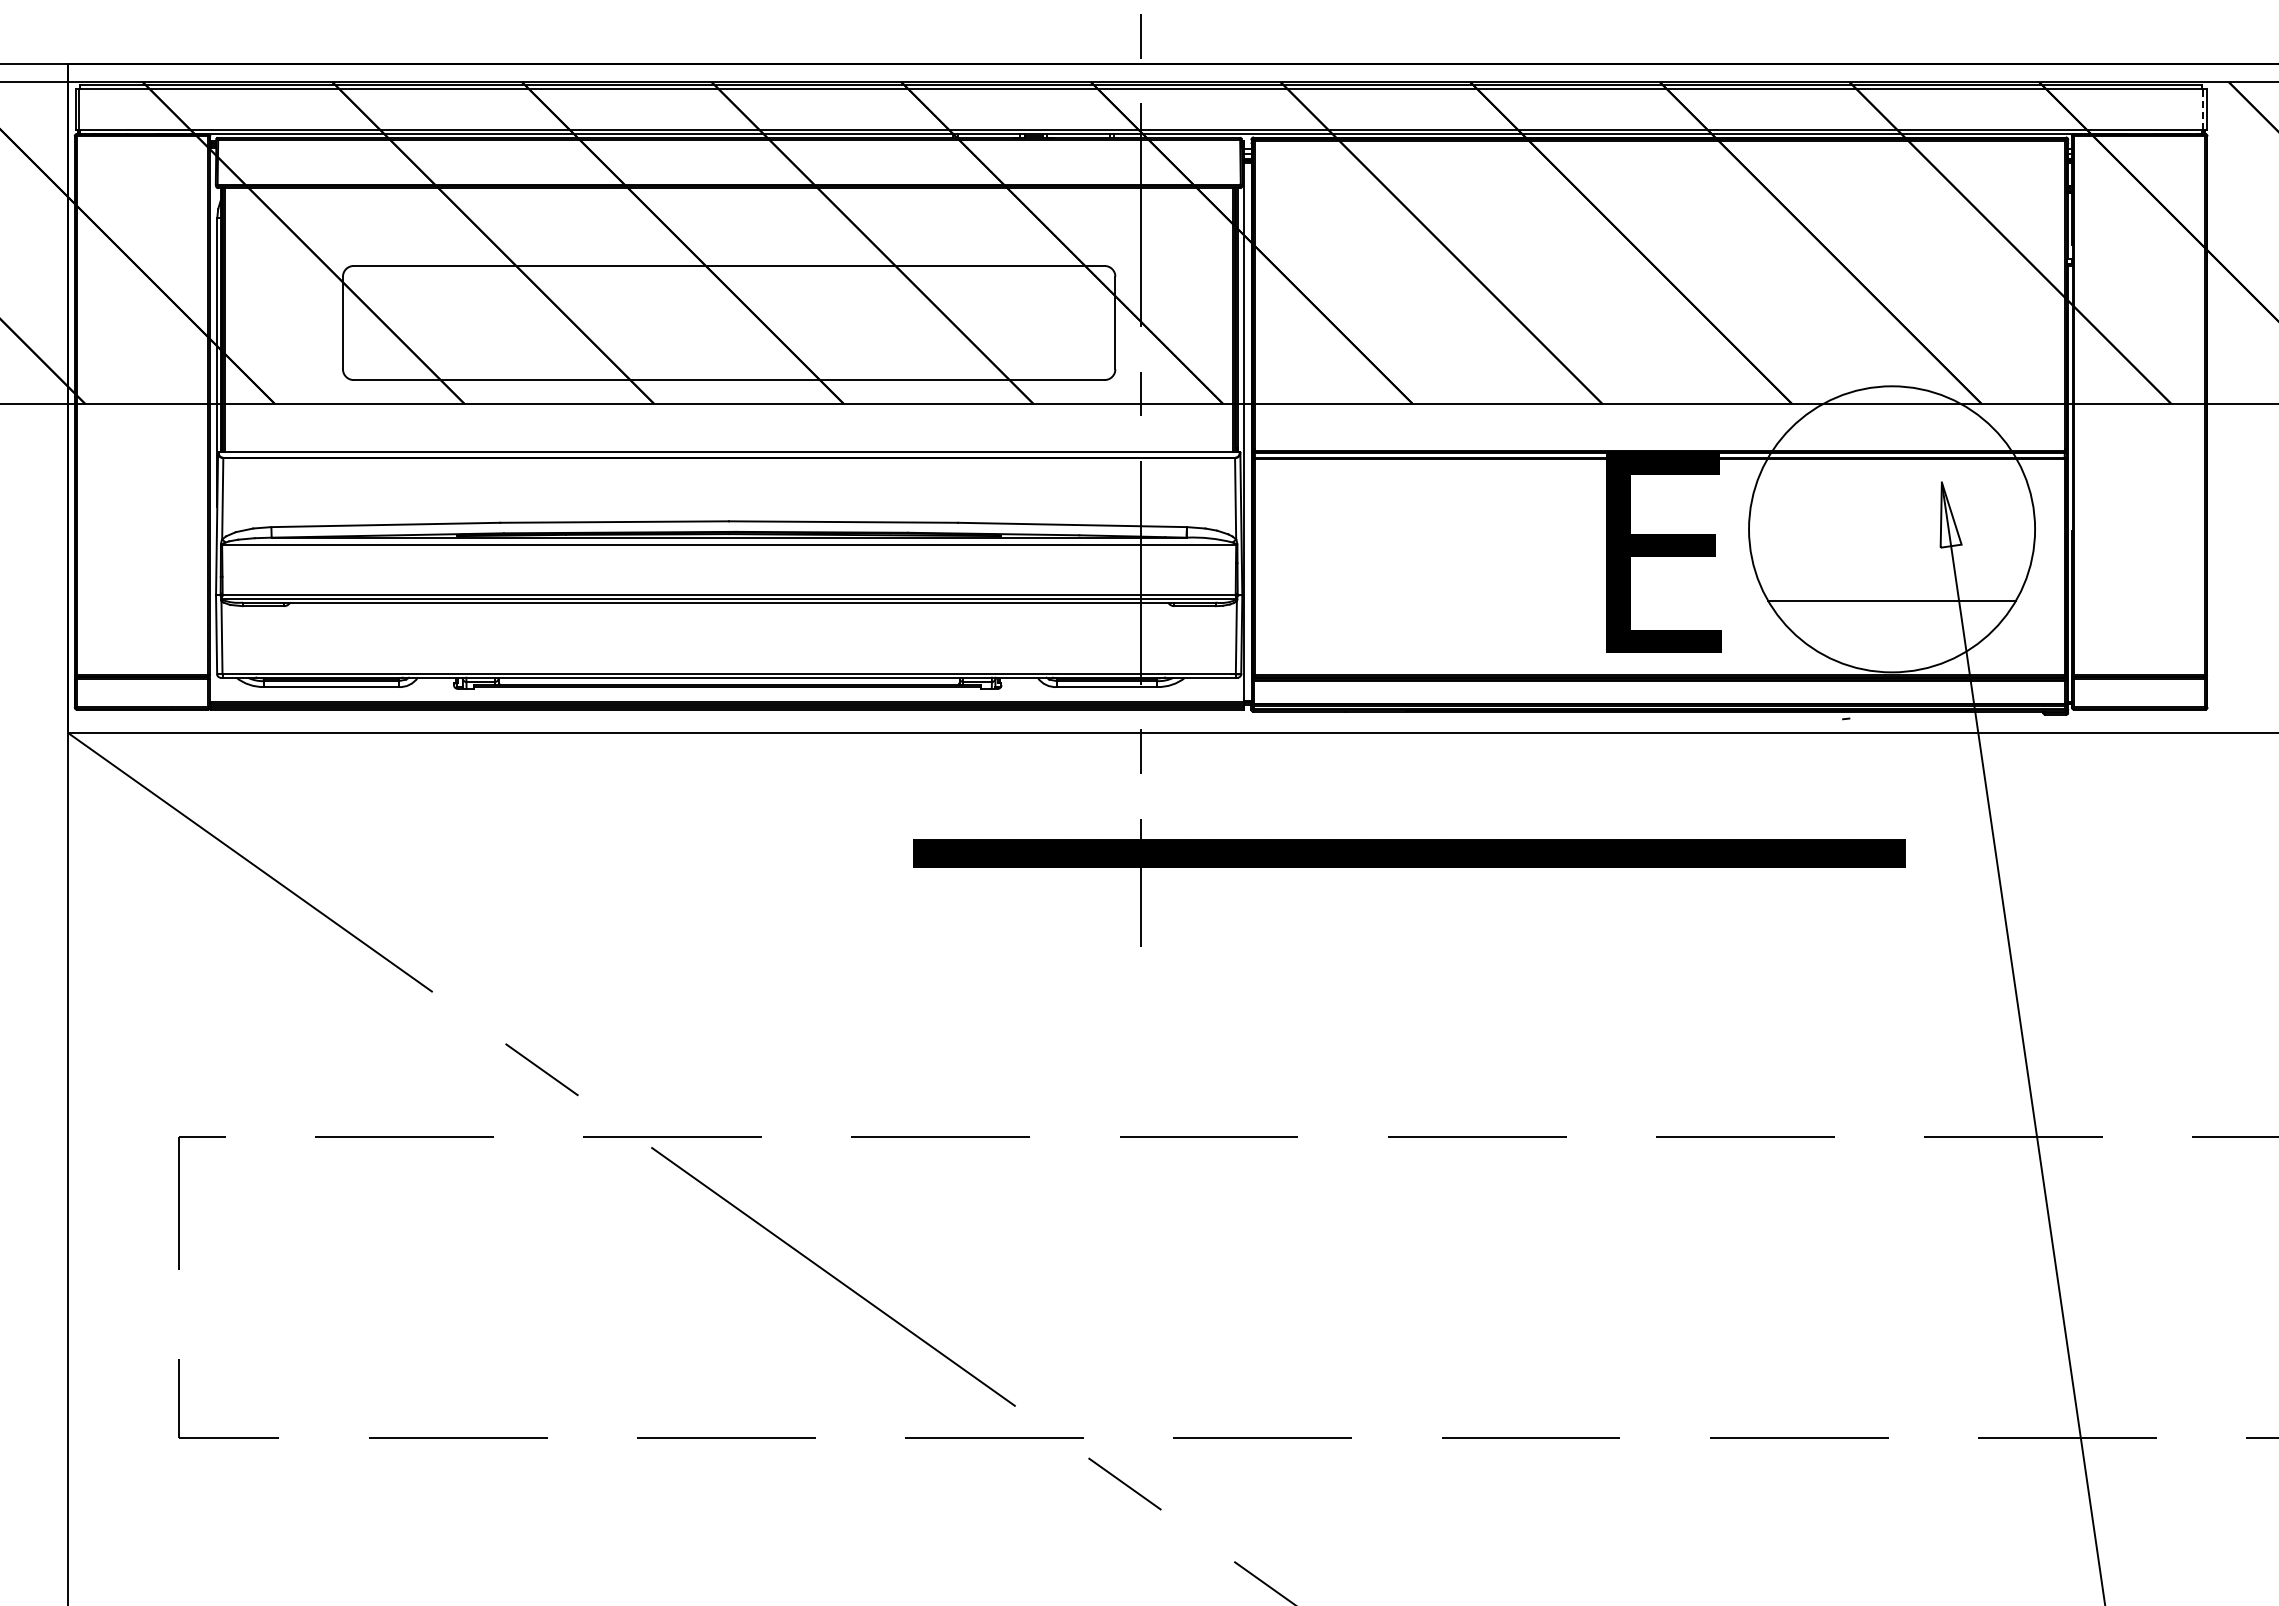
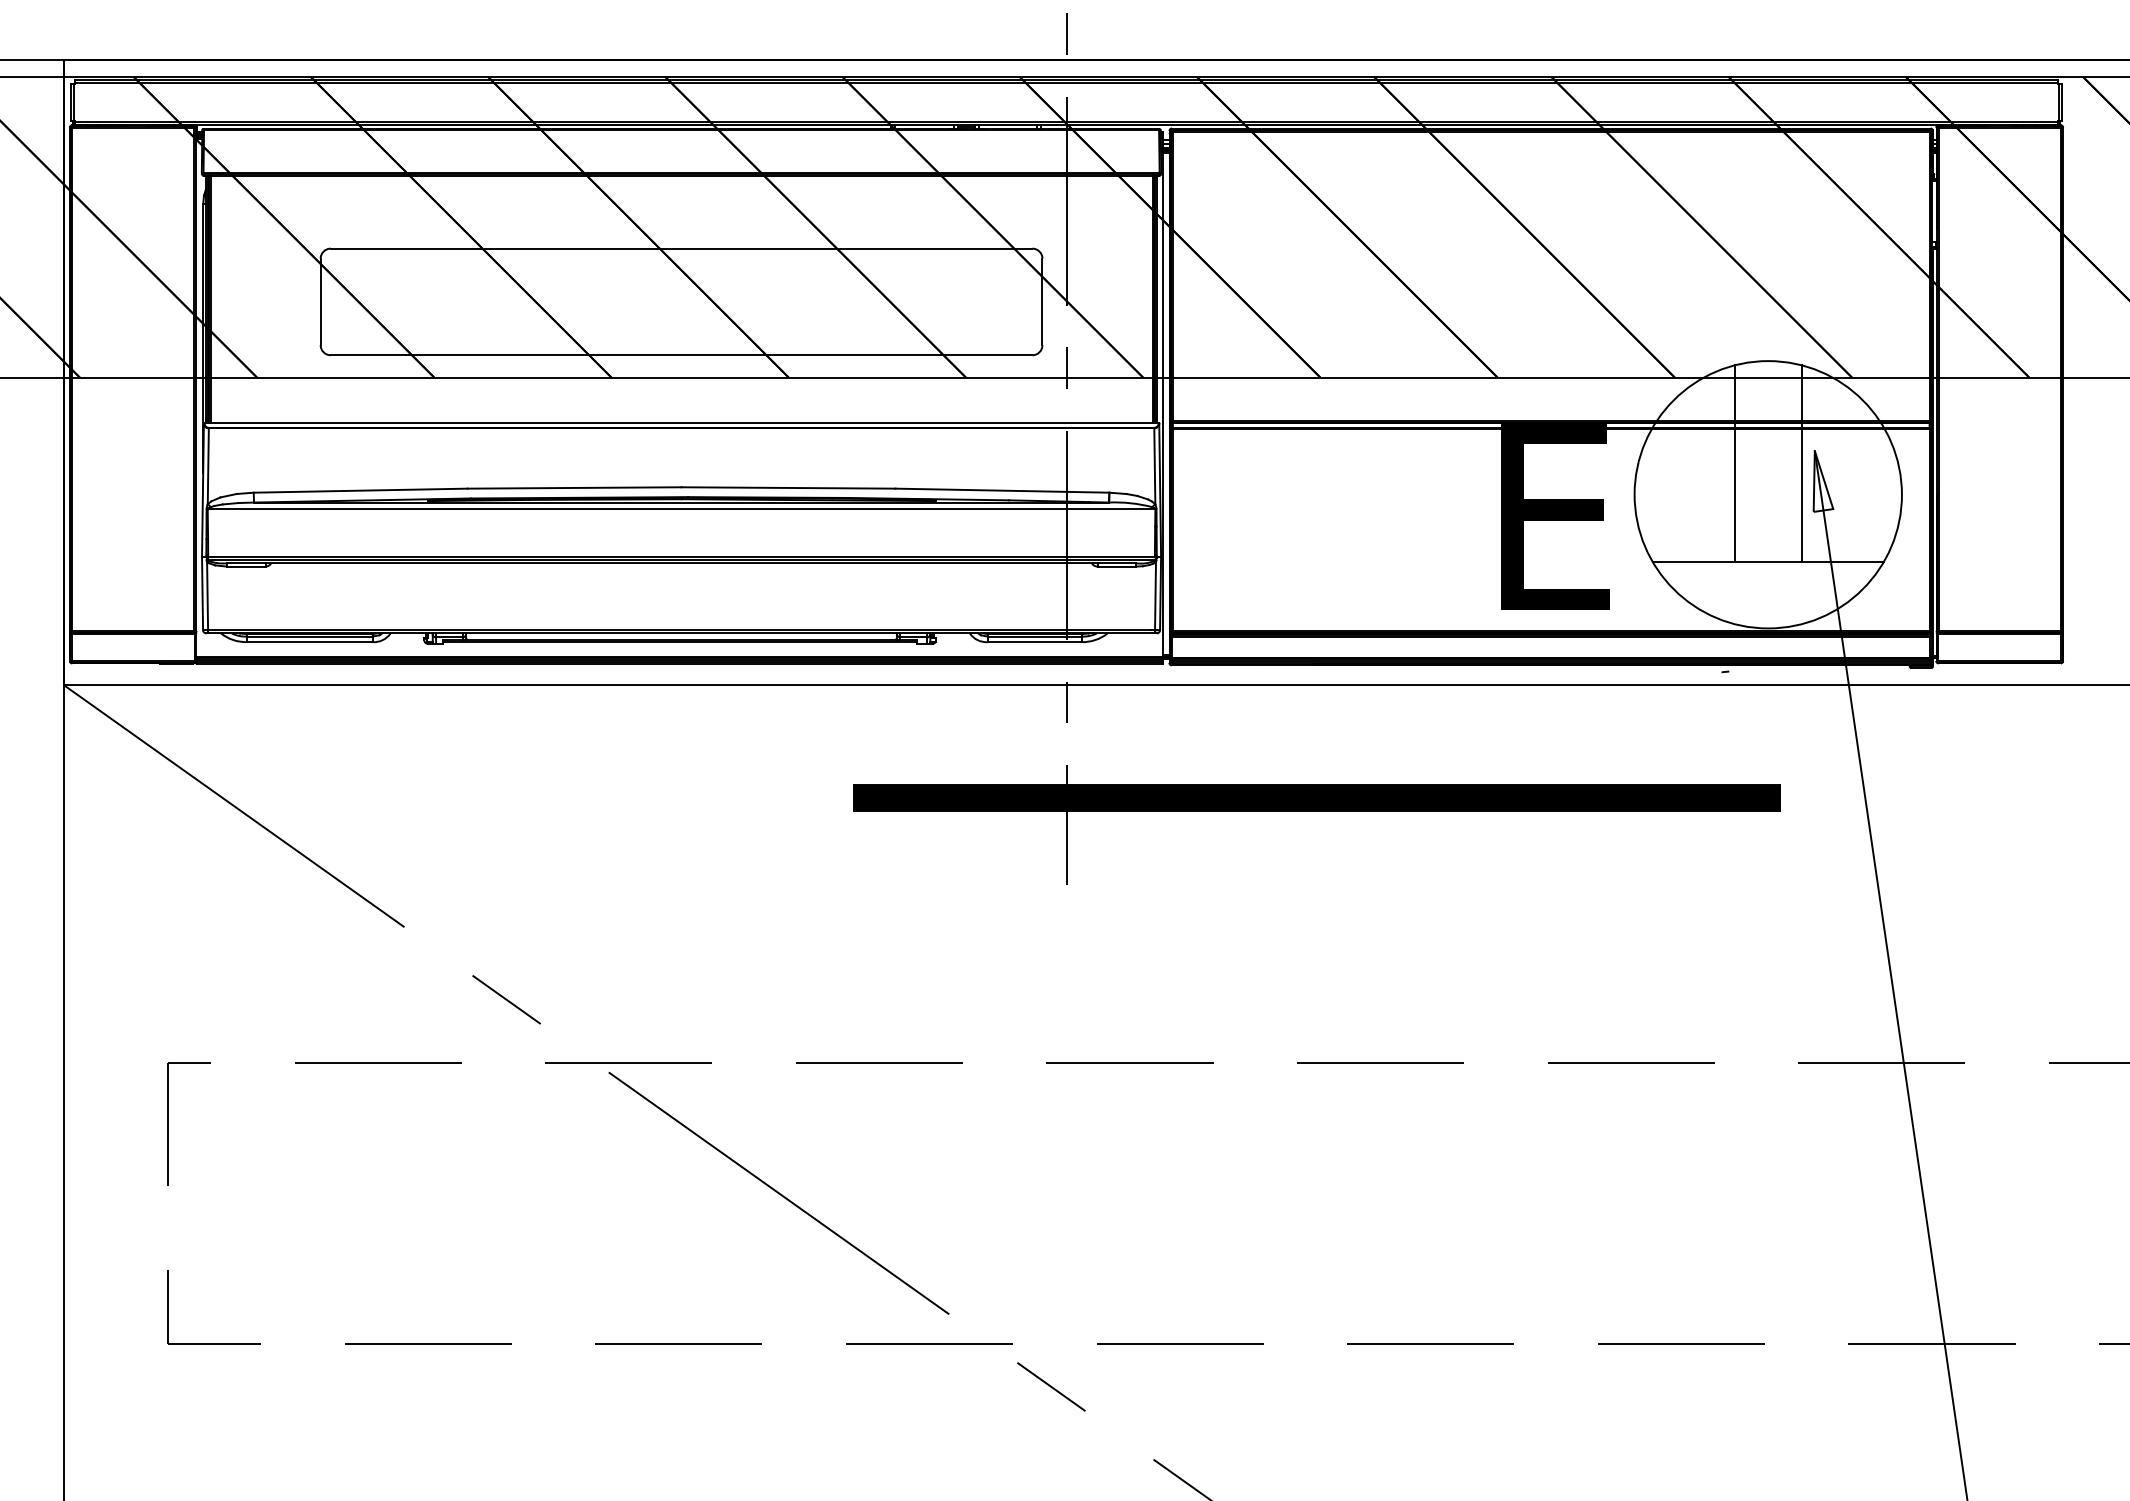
line: (2202, 109) -> (2058, 102), dashed -> solid
line: (1856, 495) -> (1735, 463), added
line: (1927, 495) -> (1801, 463), added

